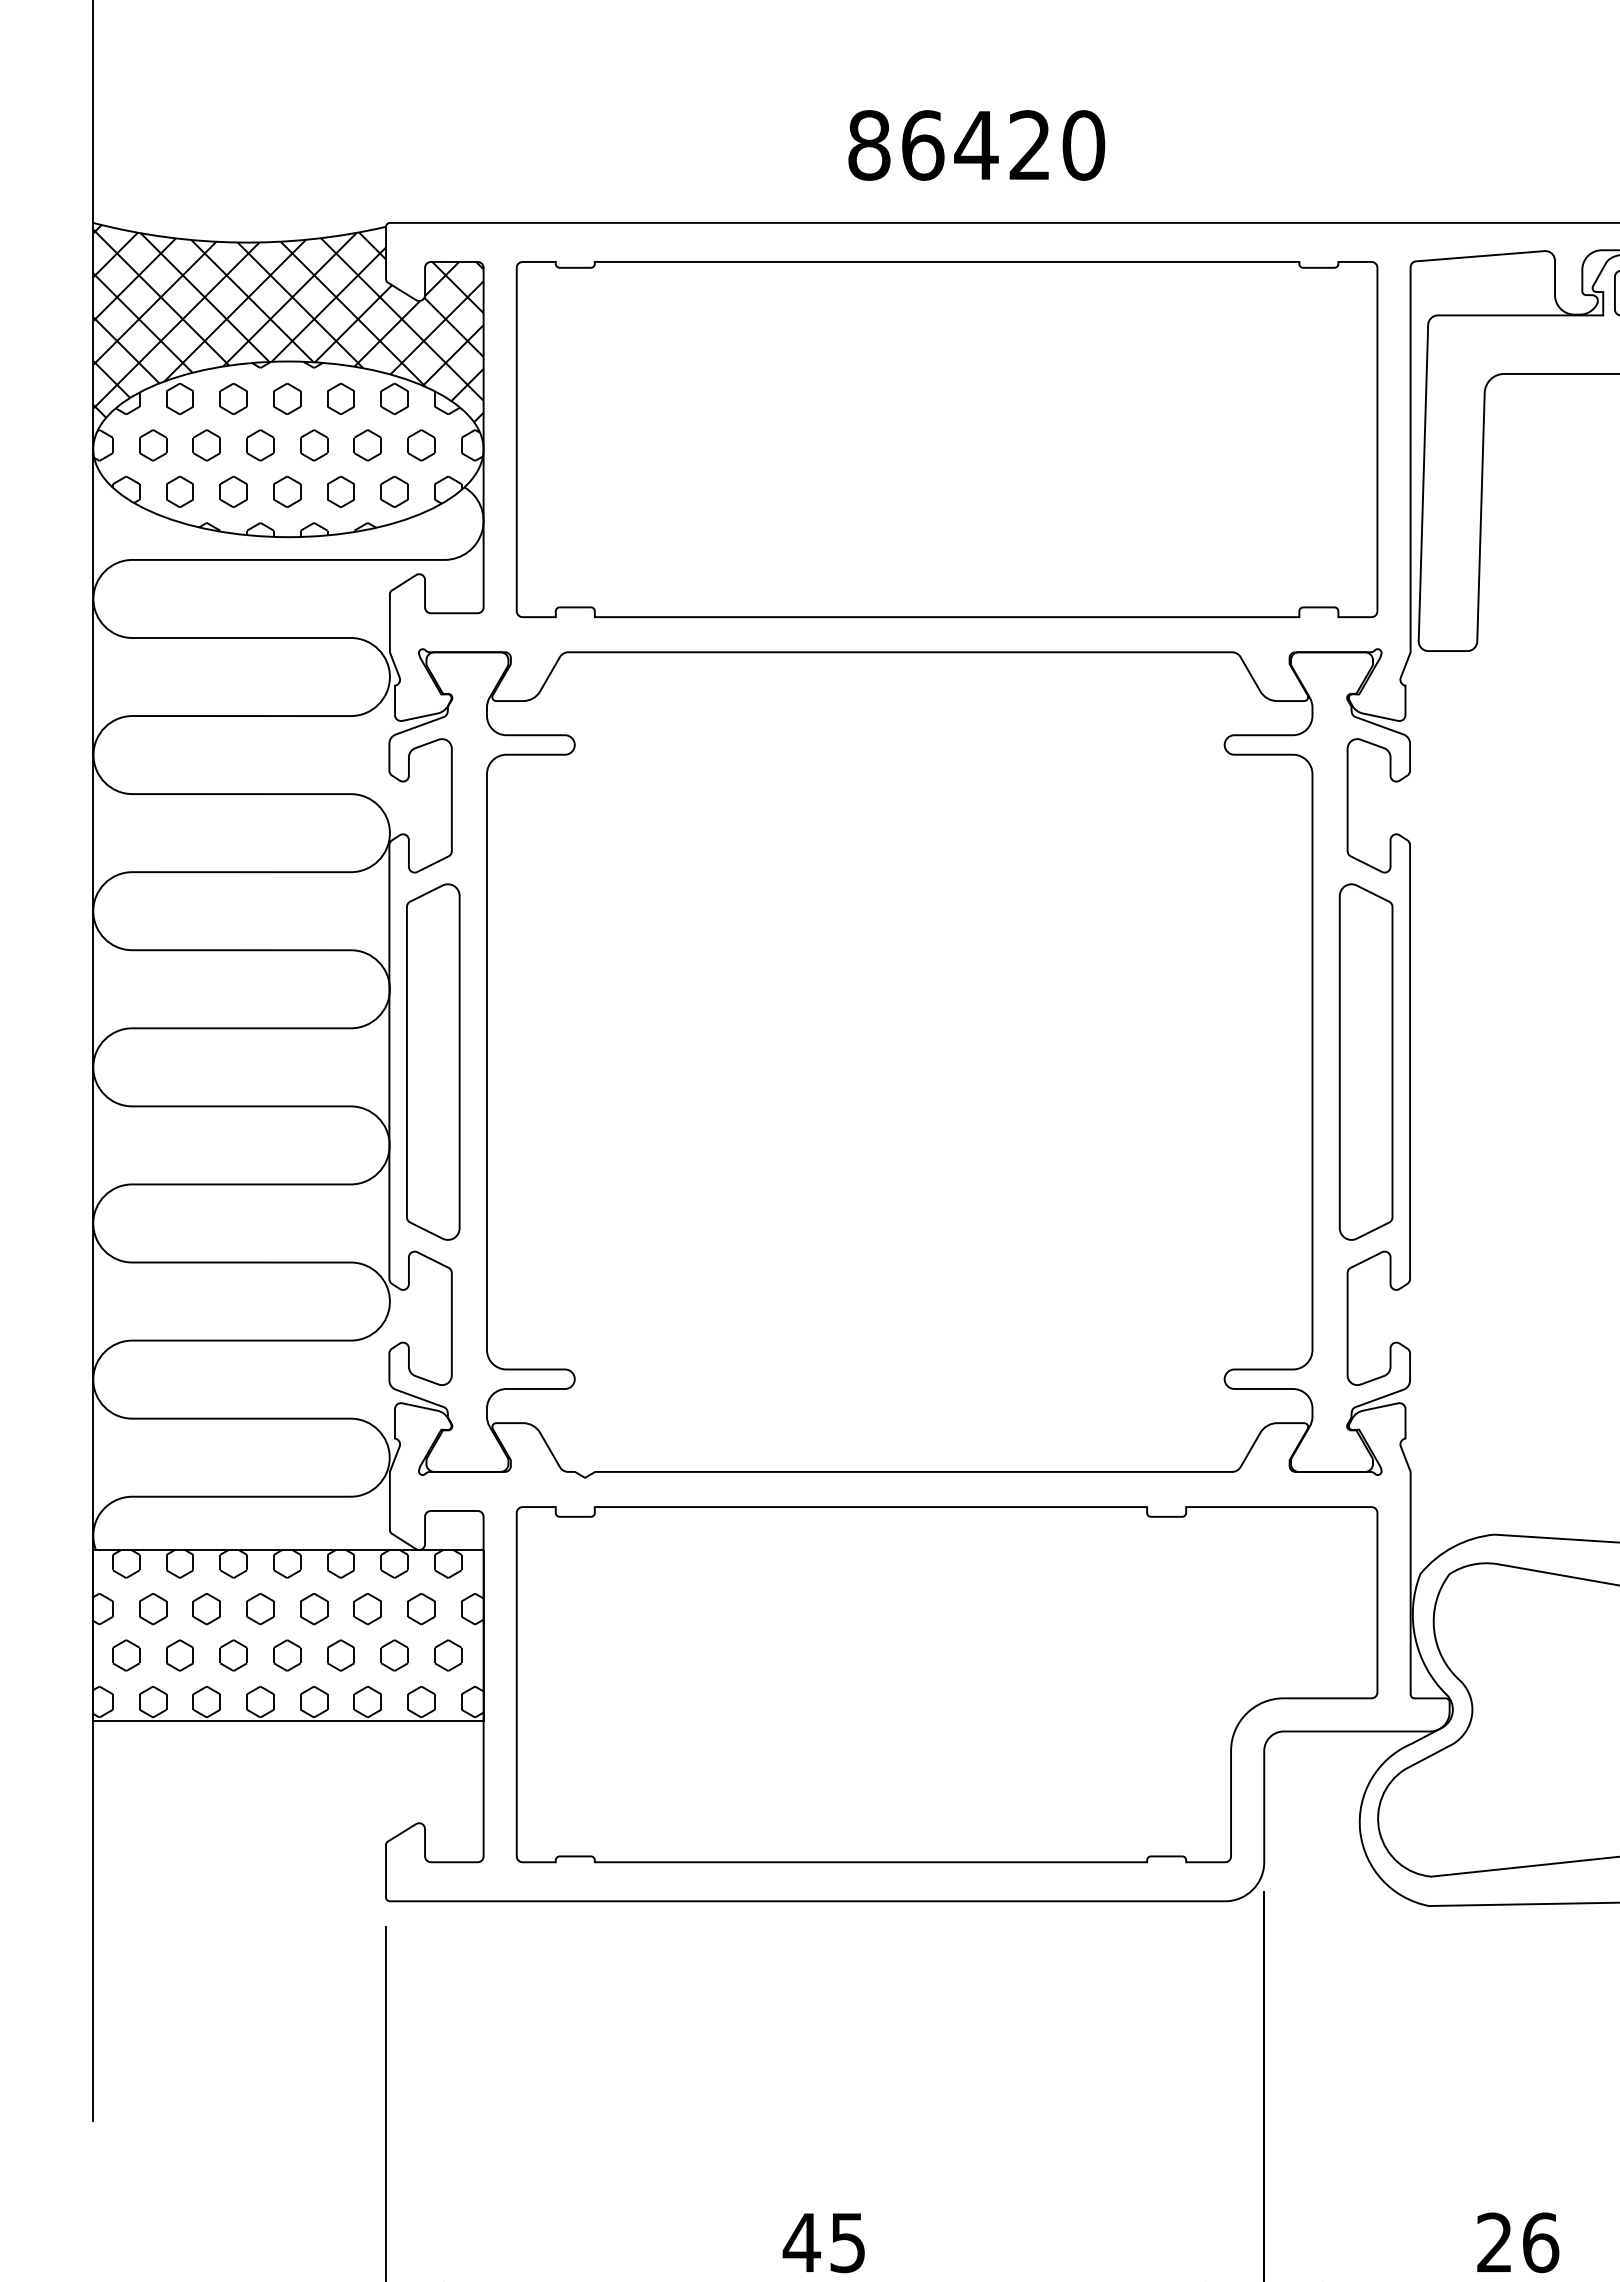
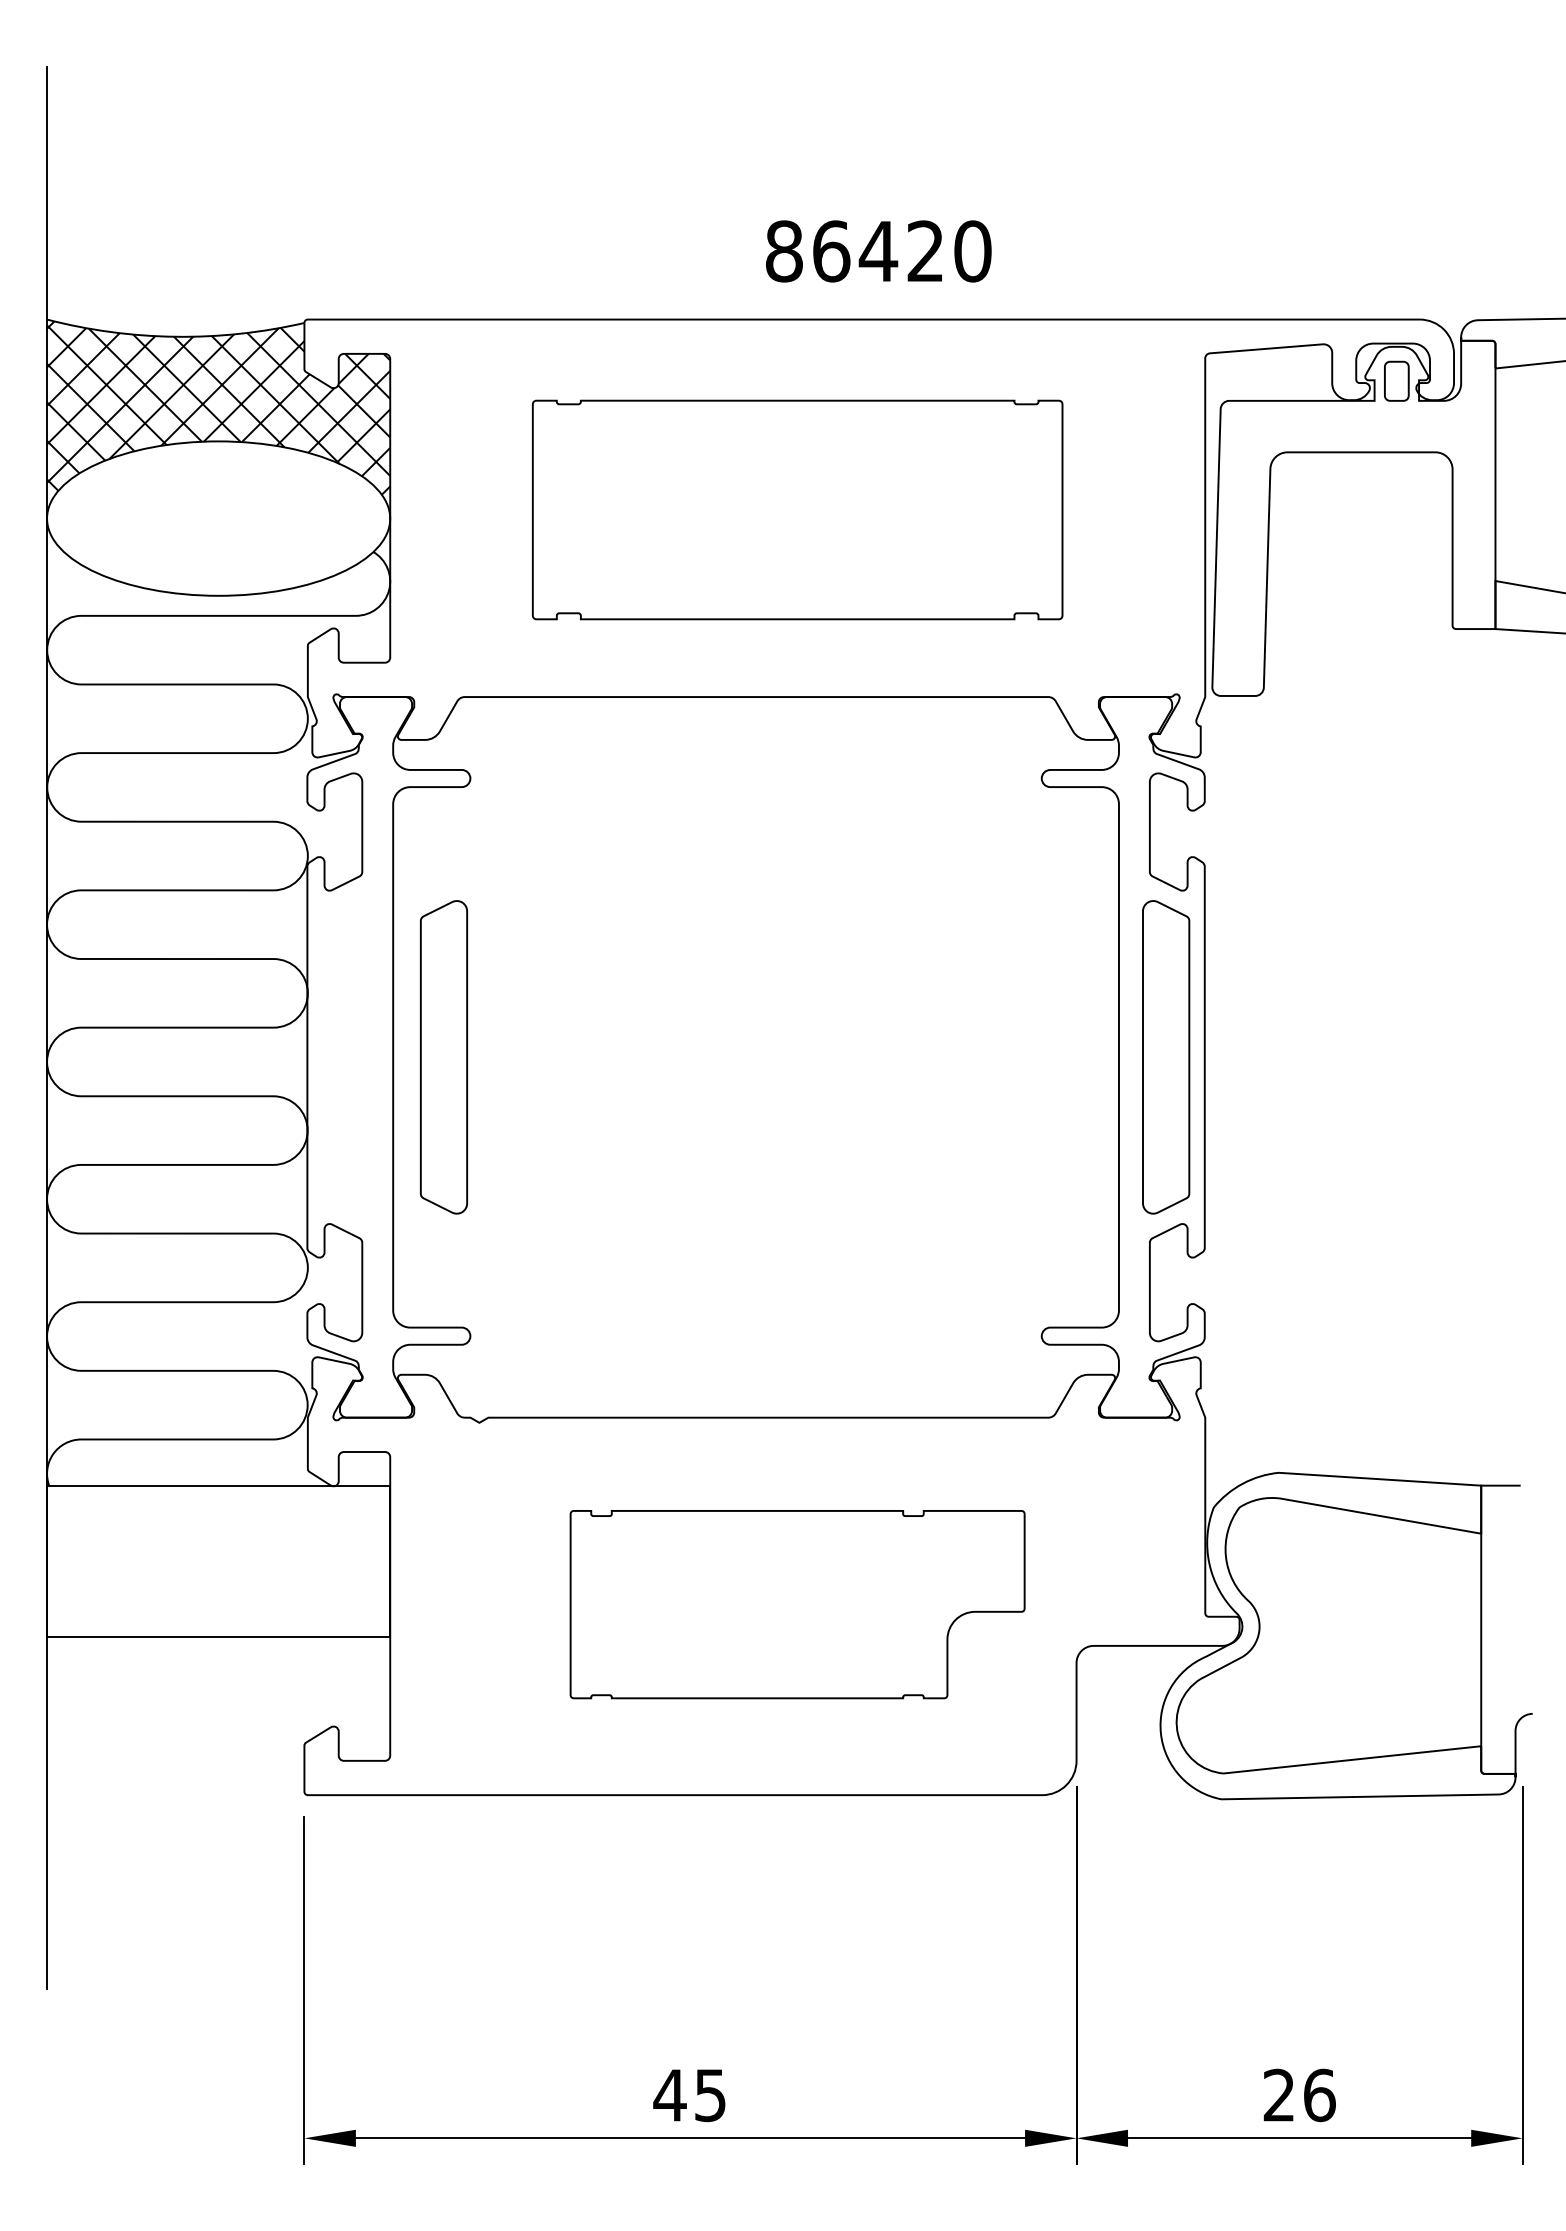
text: (976, 145) -> (878, 251), moved
part: (946, 438) -> (797, 509), size x0.7
hatch: (288, 449) -> (218, 518), removed
curve: (407, 1062) -> (421, 1057), moved
hatch: (288, 1633) -> (218, 1559), removed
part: (946, 1684) -> (797, 1604), size x0.6

